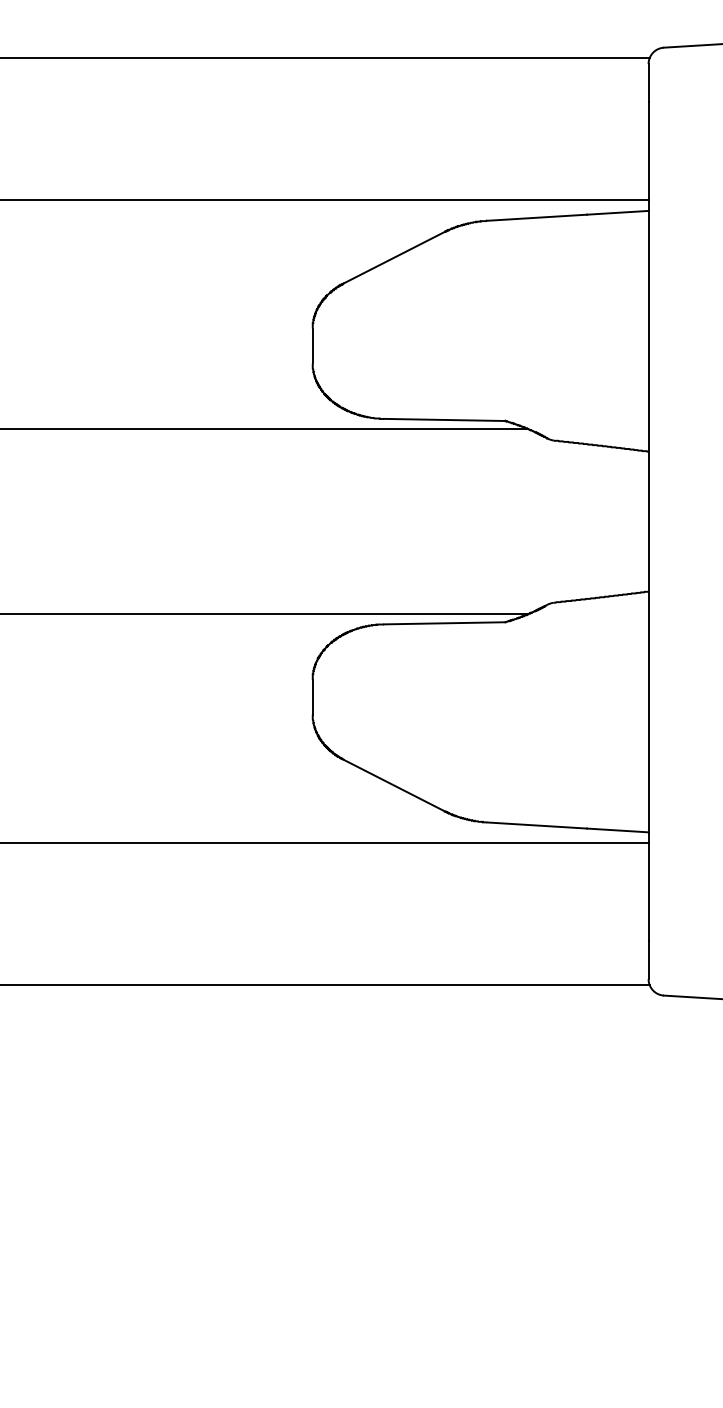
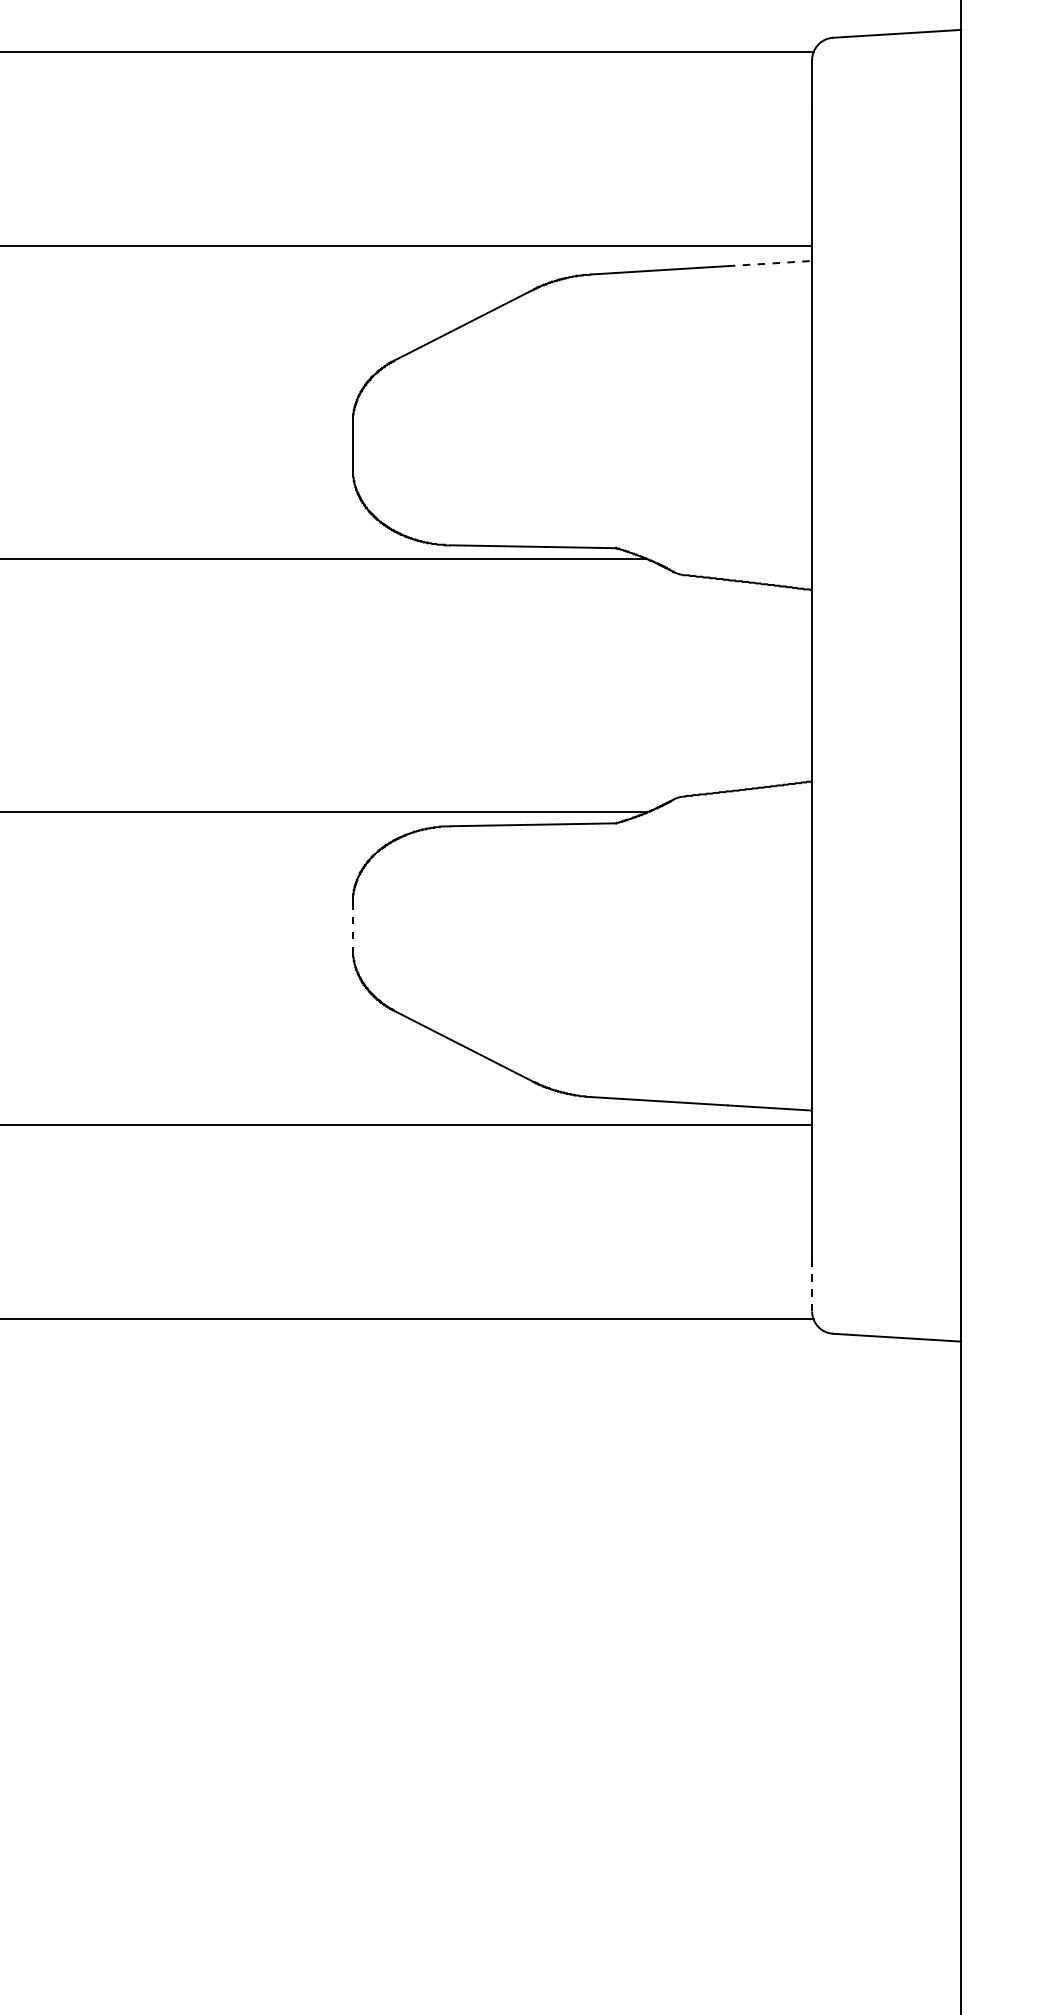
line: (618, 212) -> (770, 263), solid -> dashed
line: (312, 696) -> (352, 925), solid -> dashed
line: (648, 959) -> (812, 1284), solid -> dashed

